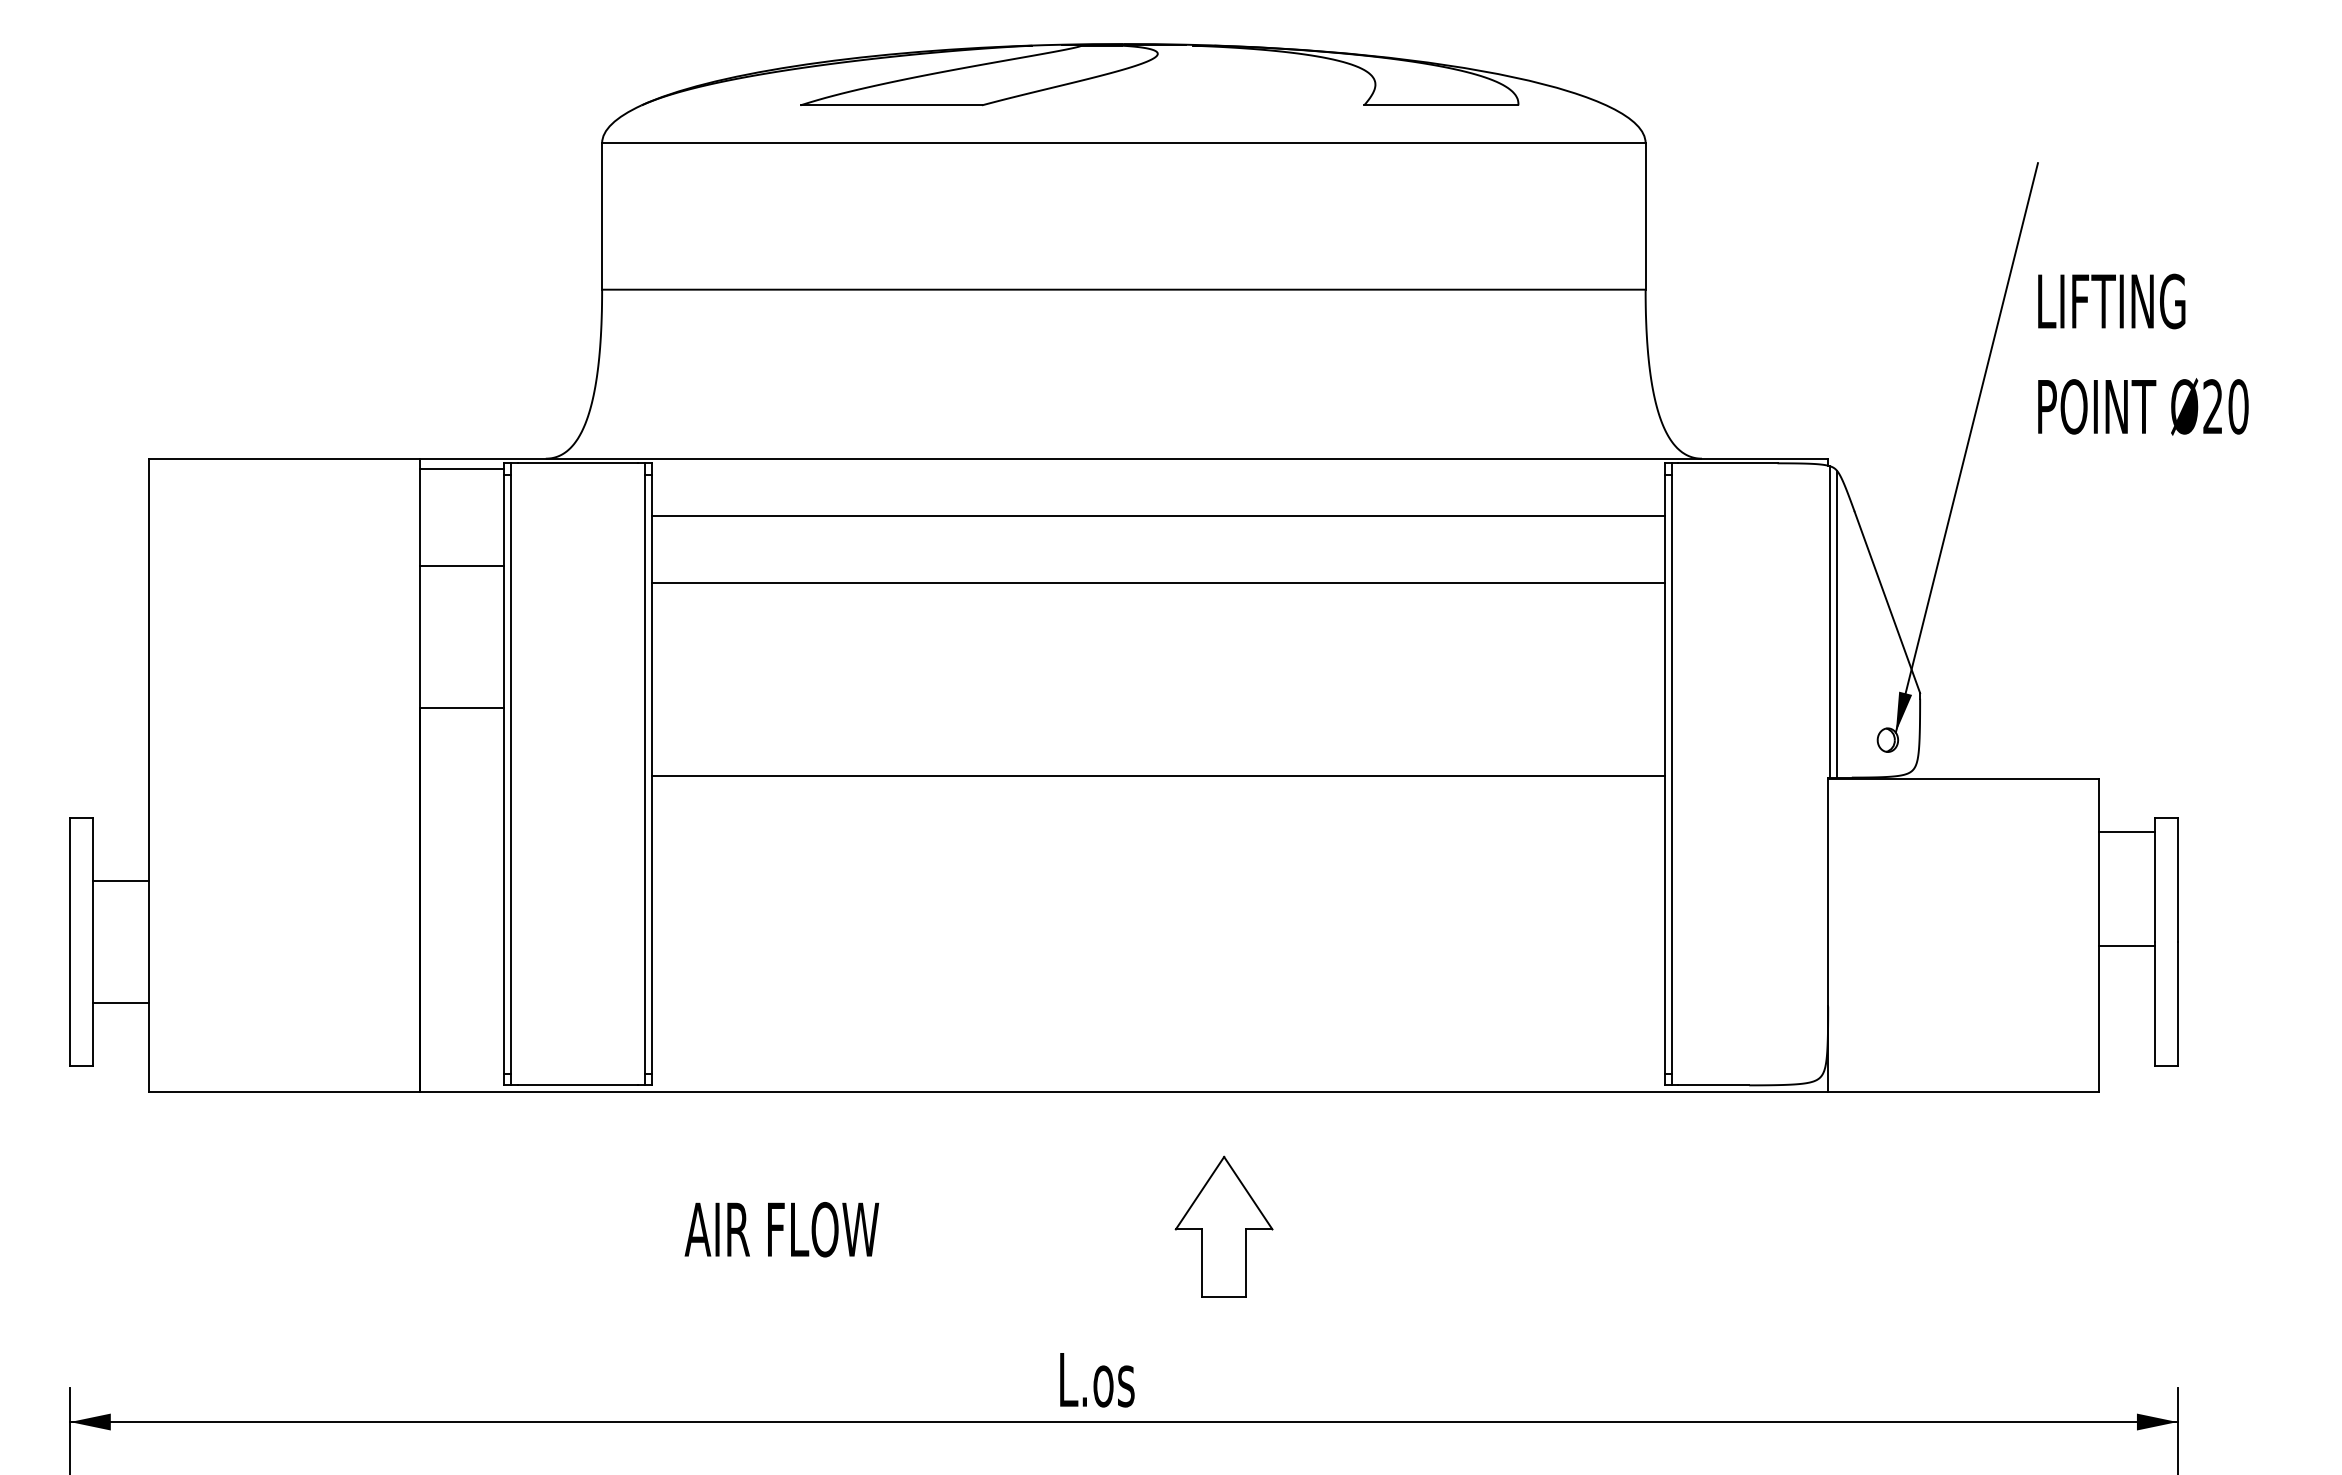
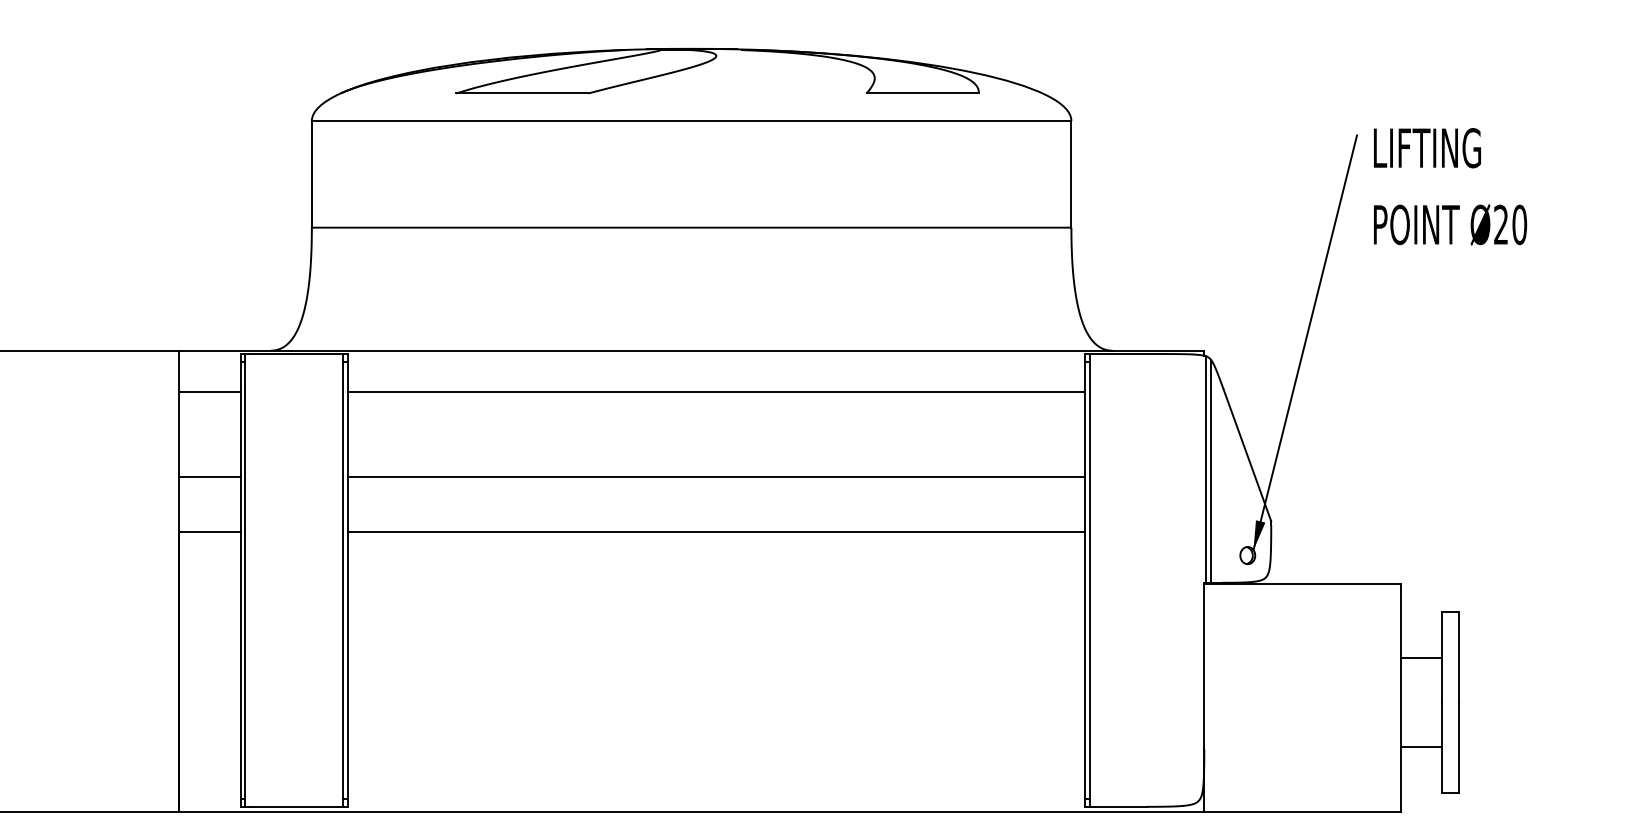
text: (2143, 354) -> (1450, 186), moved
line: (461, 468) -> (209, 392), moved
line: (461, 566) -> (209, 477), moved
line: (1157, 583) -> (716, 477), moved
line: (1157, 775) -> (716, 531), moved
line: (2126, 832) -> (1421, 658), moved
line: (2126, 945) -> (1421, 746), moved

